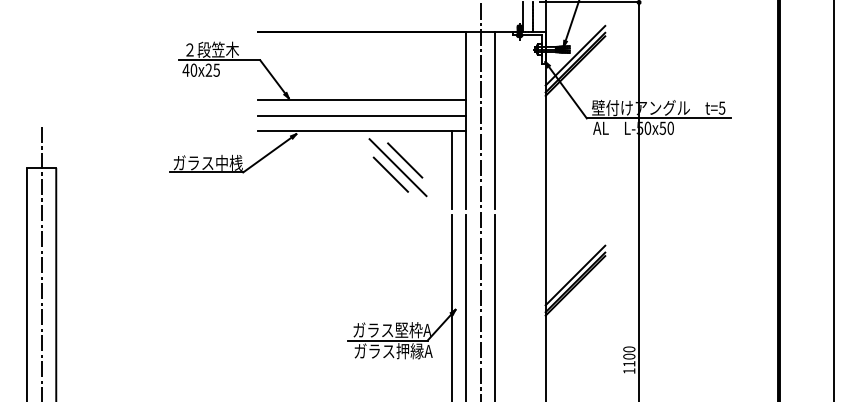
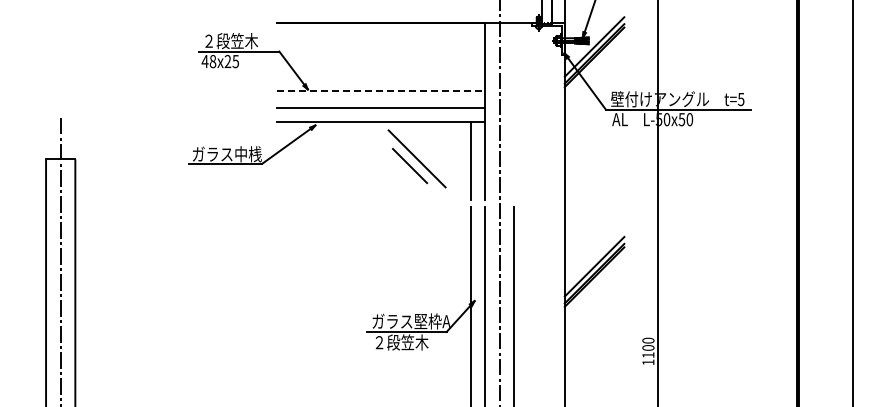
text: (193, 70) -> (212, 61), 40x25 -> 48x25
line: (362, 100) -> (381, 91), solid -> dashed
line: (495, 120) -> (514, 111), removed
line: (405, 160) -> (424, 151), removed
text: (393, 351) -> (412, 342), ガラス押縁A -> ２段笠木

